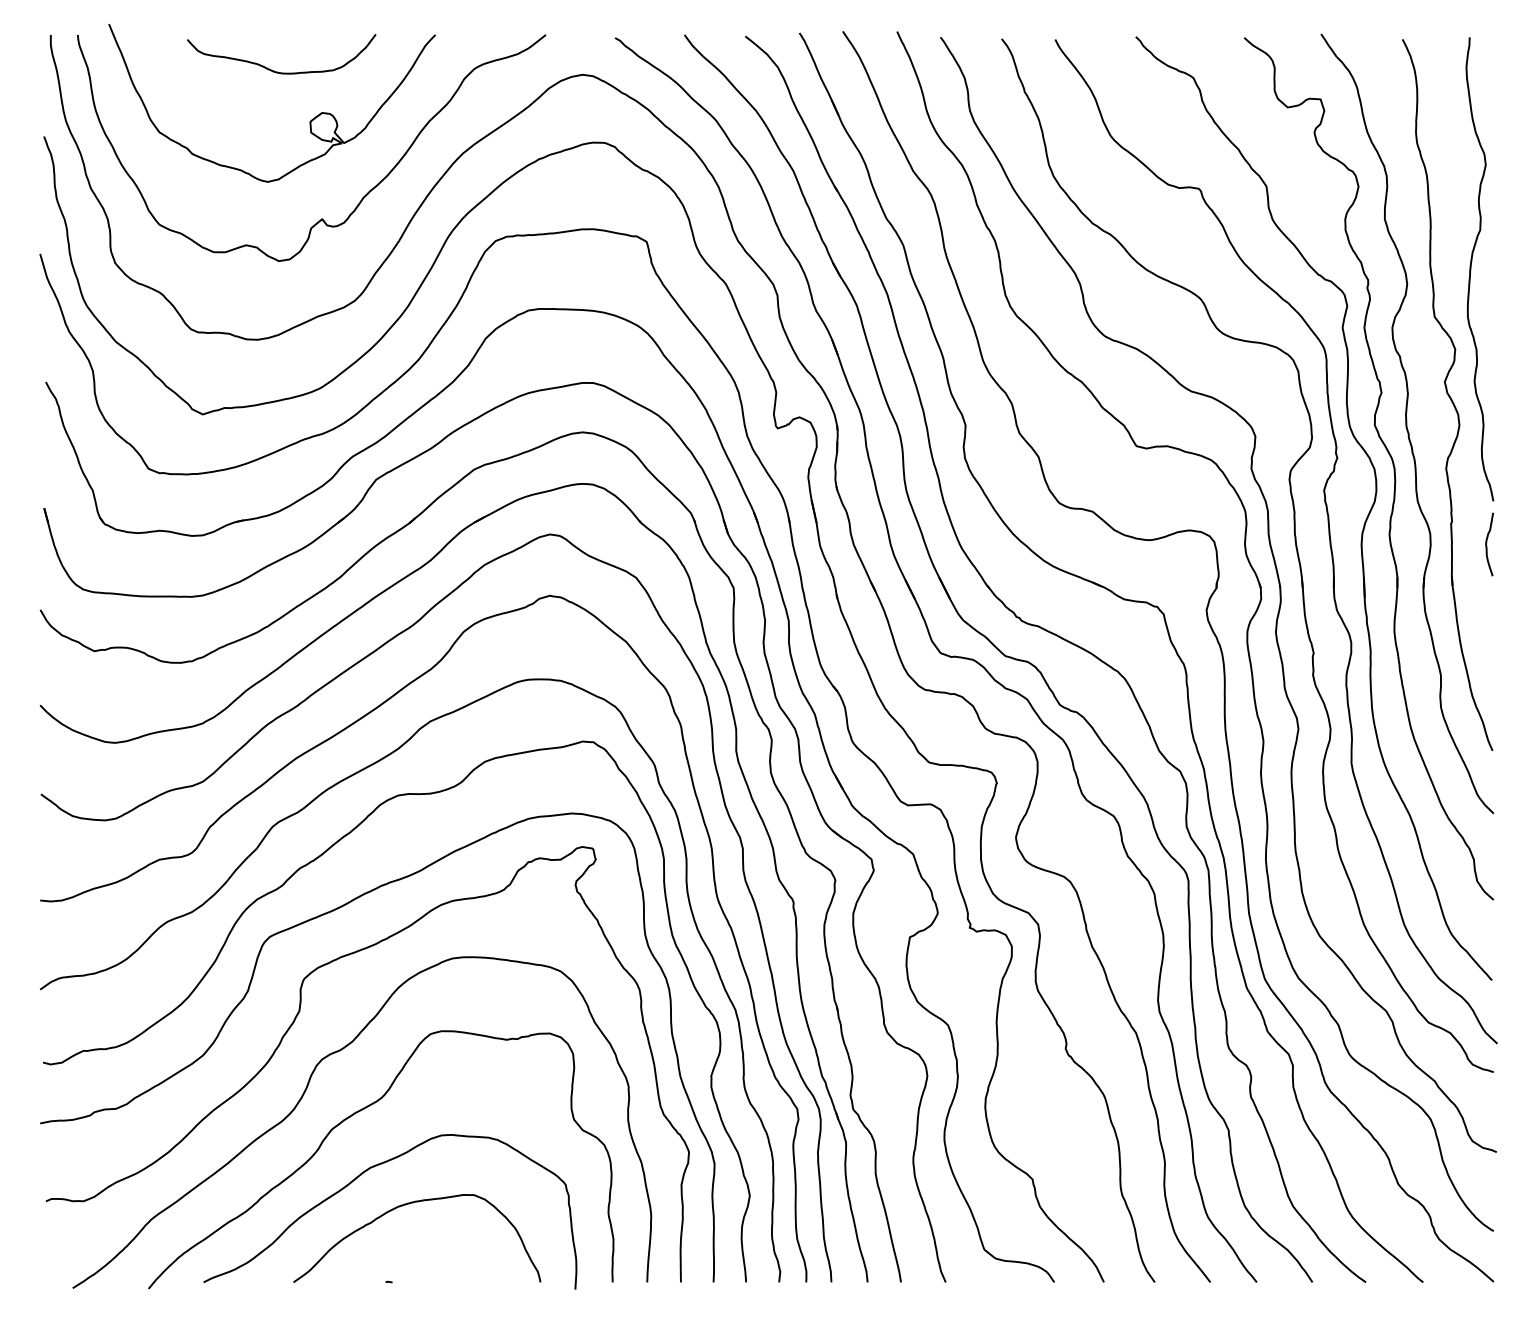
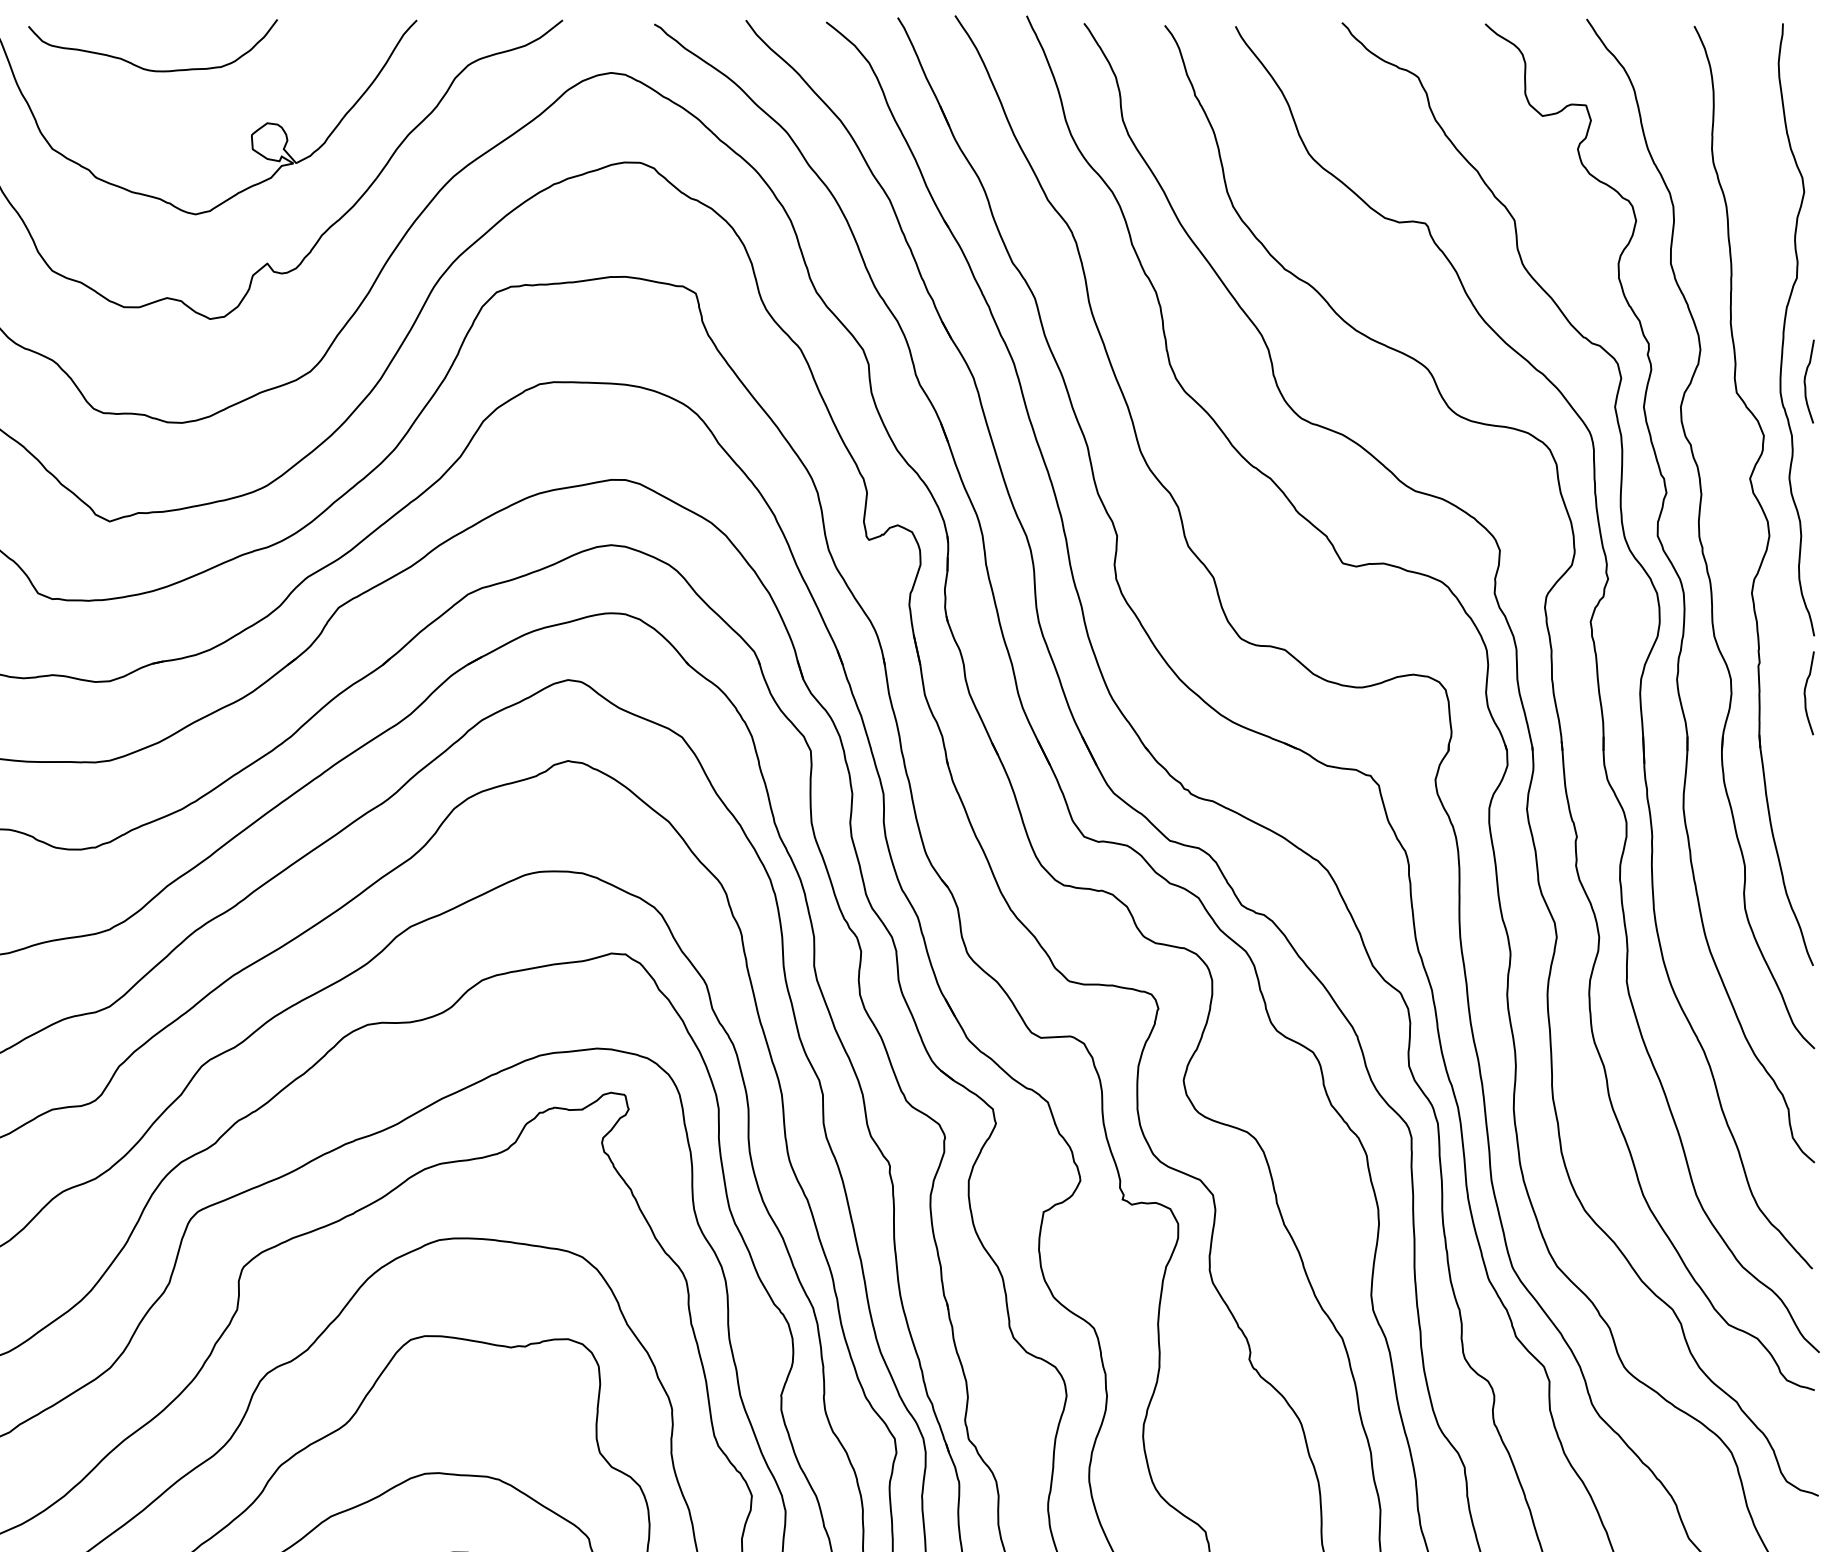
curve: (278, 71) -> (148, 68), moved
curve: (1487, 307) -> (1806, 380), added

